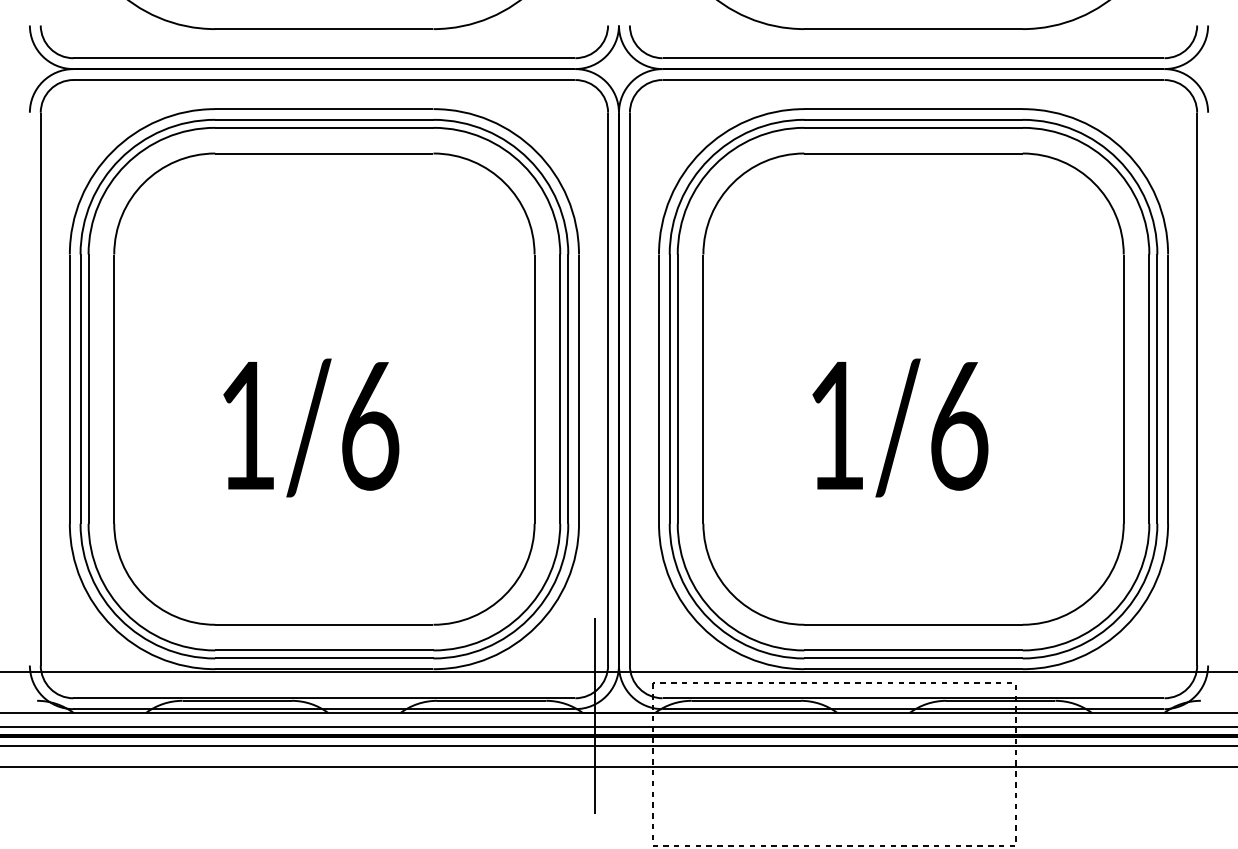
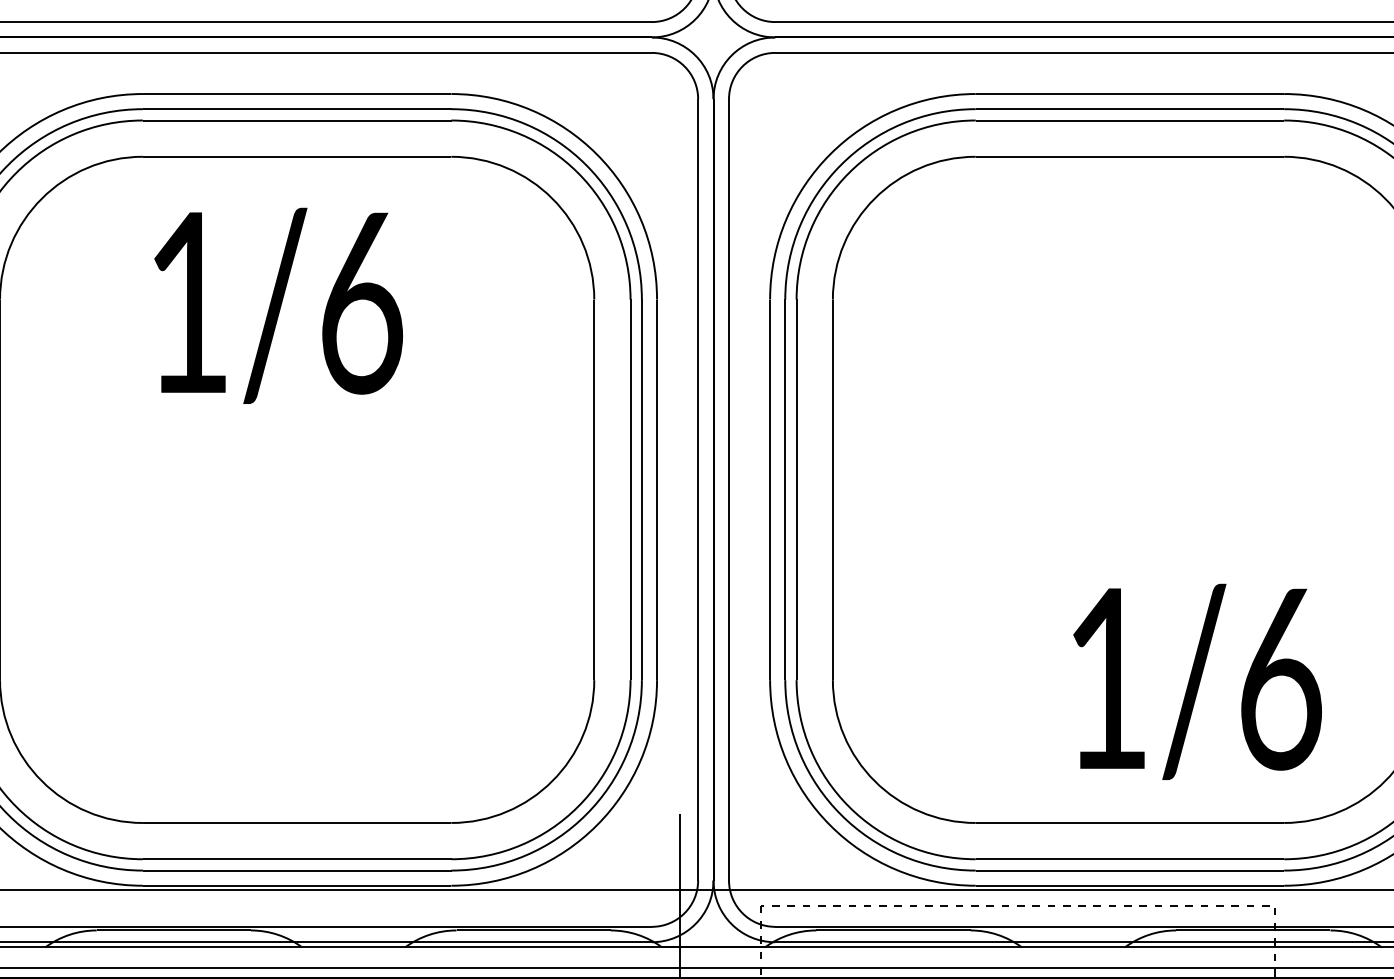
text: (311, 427) -> (278, 305), moved
text: (900, 427) -> (1197, 681), moved

